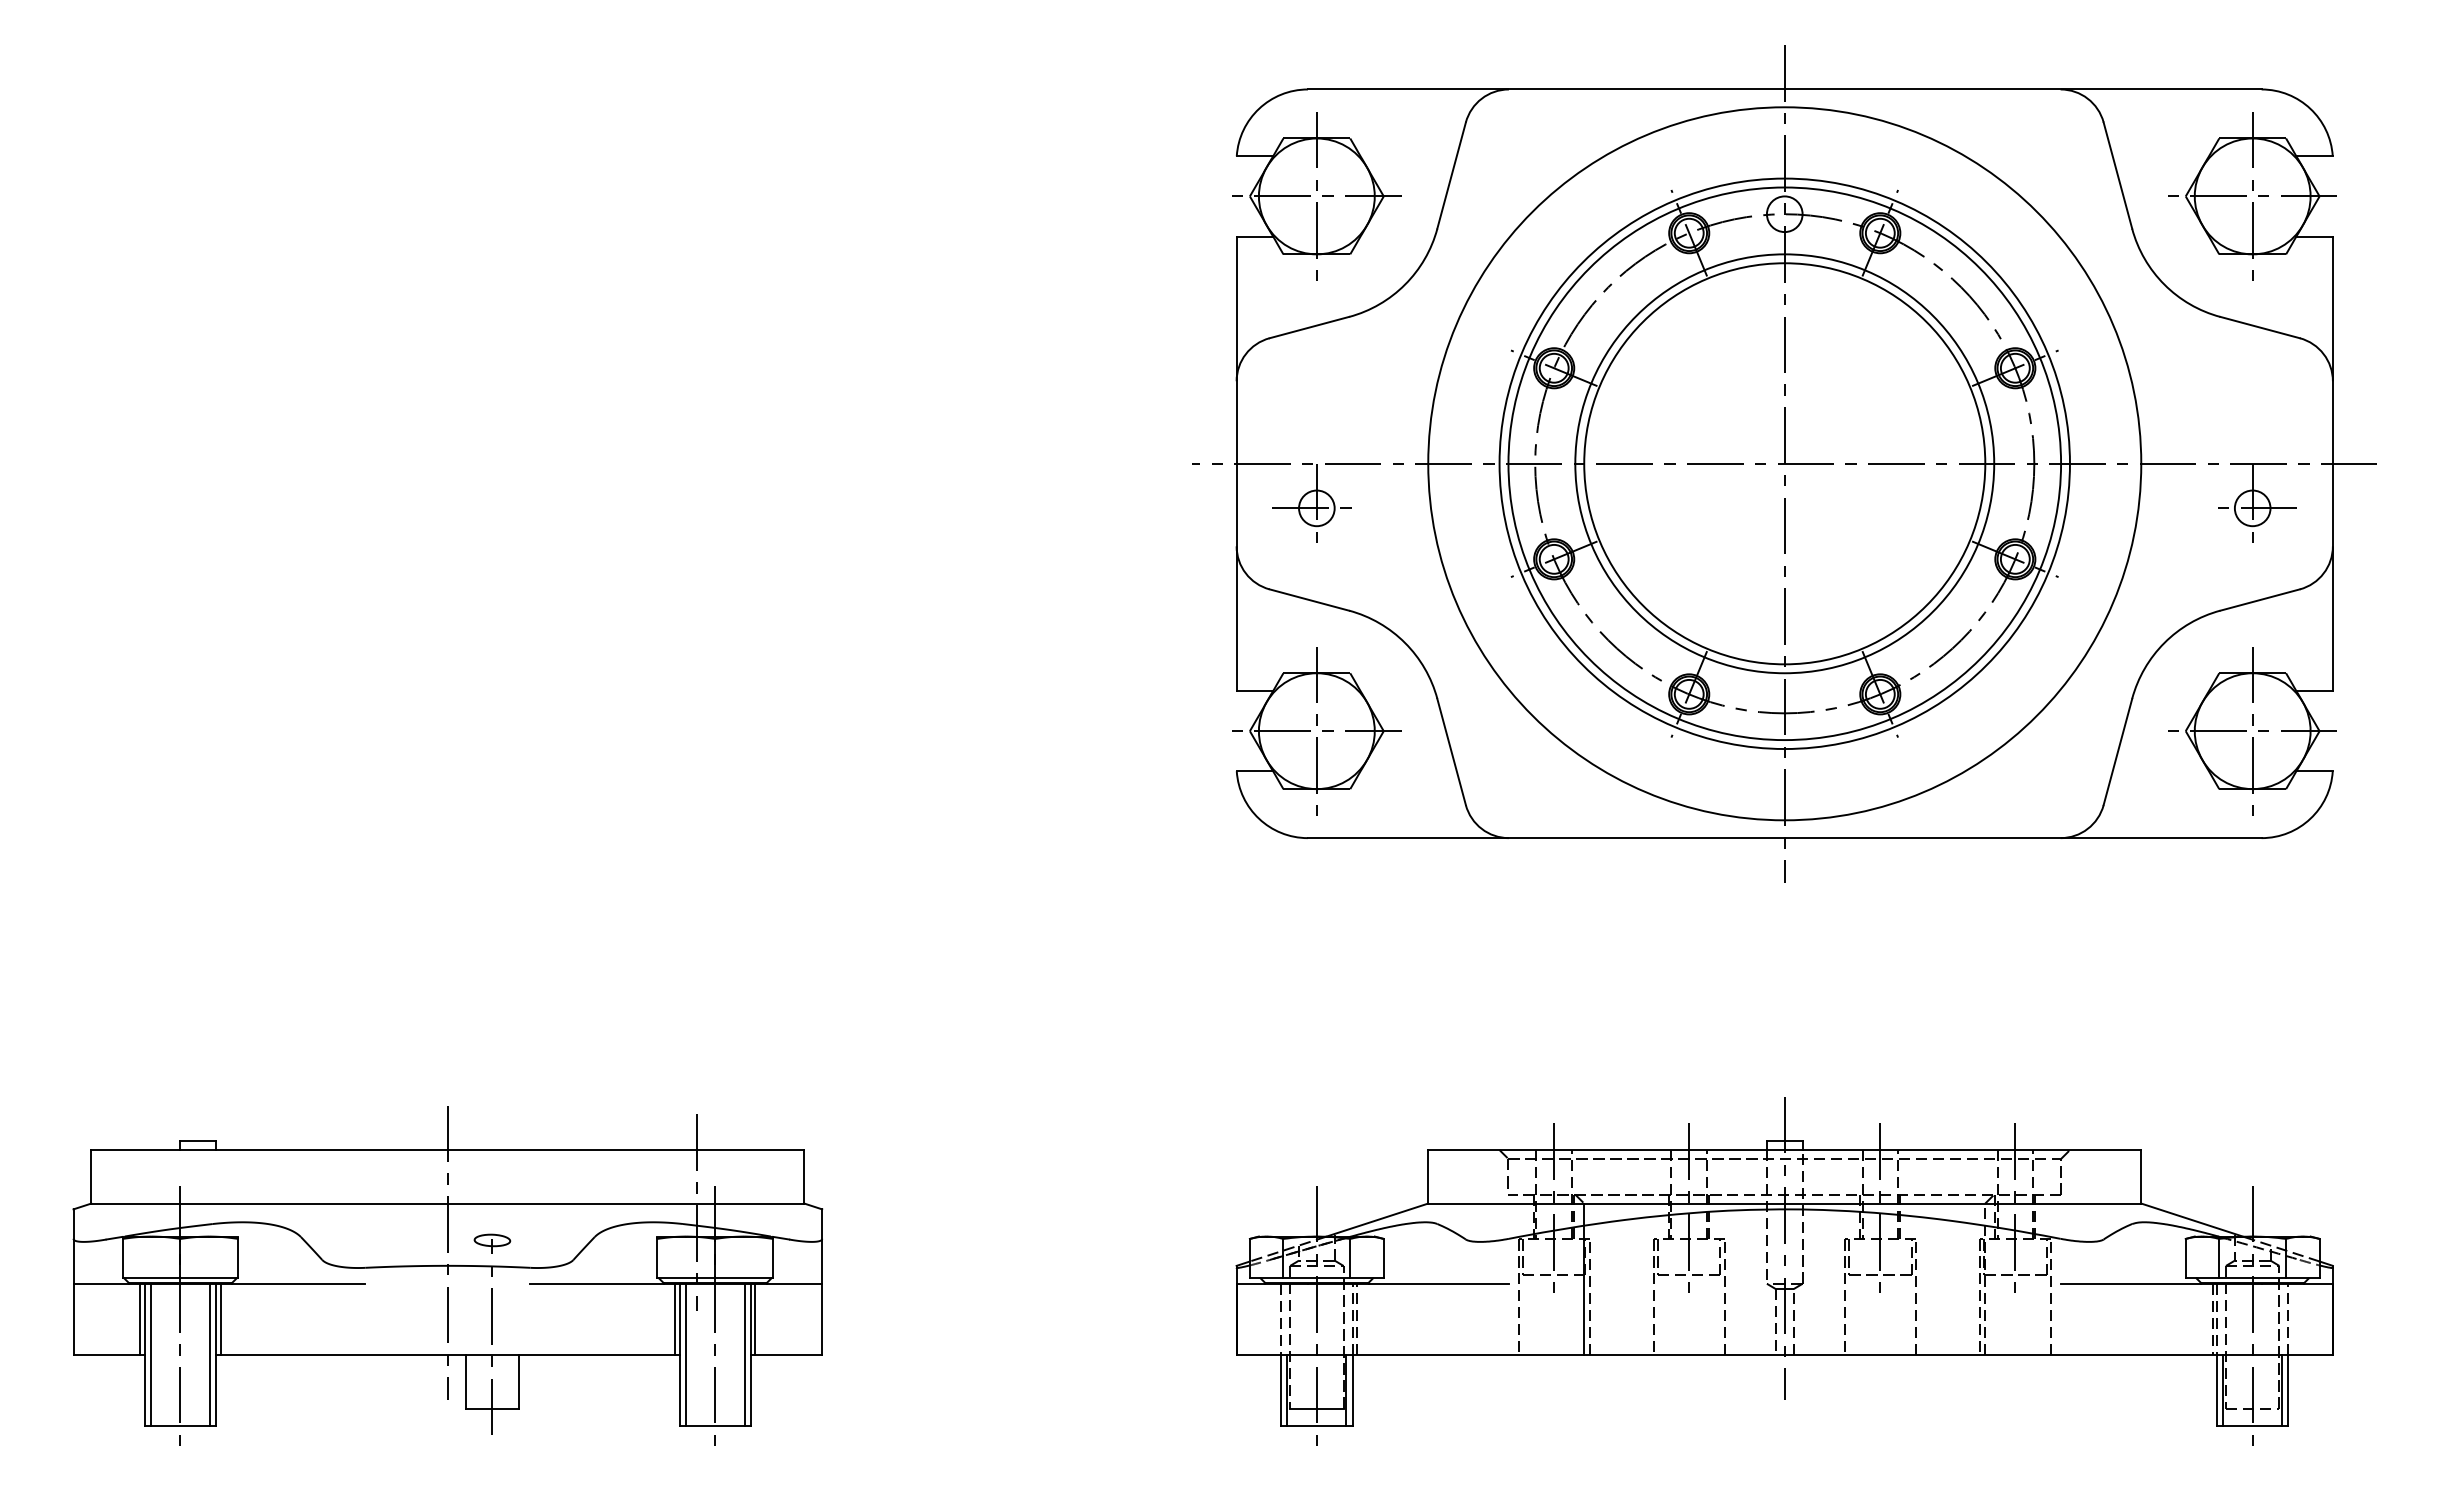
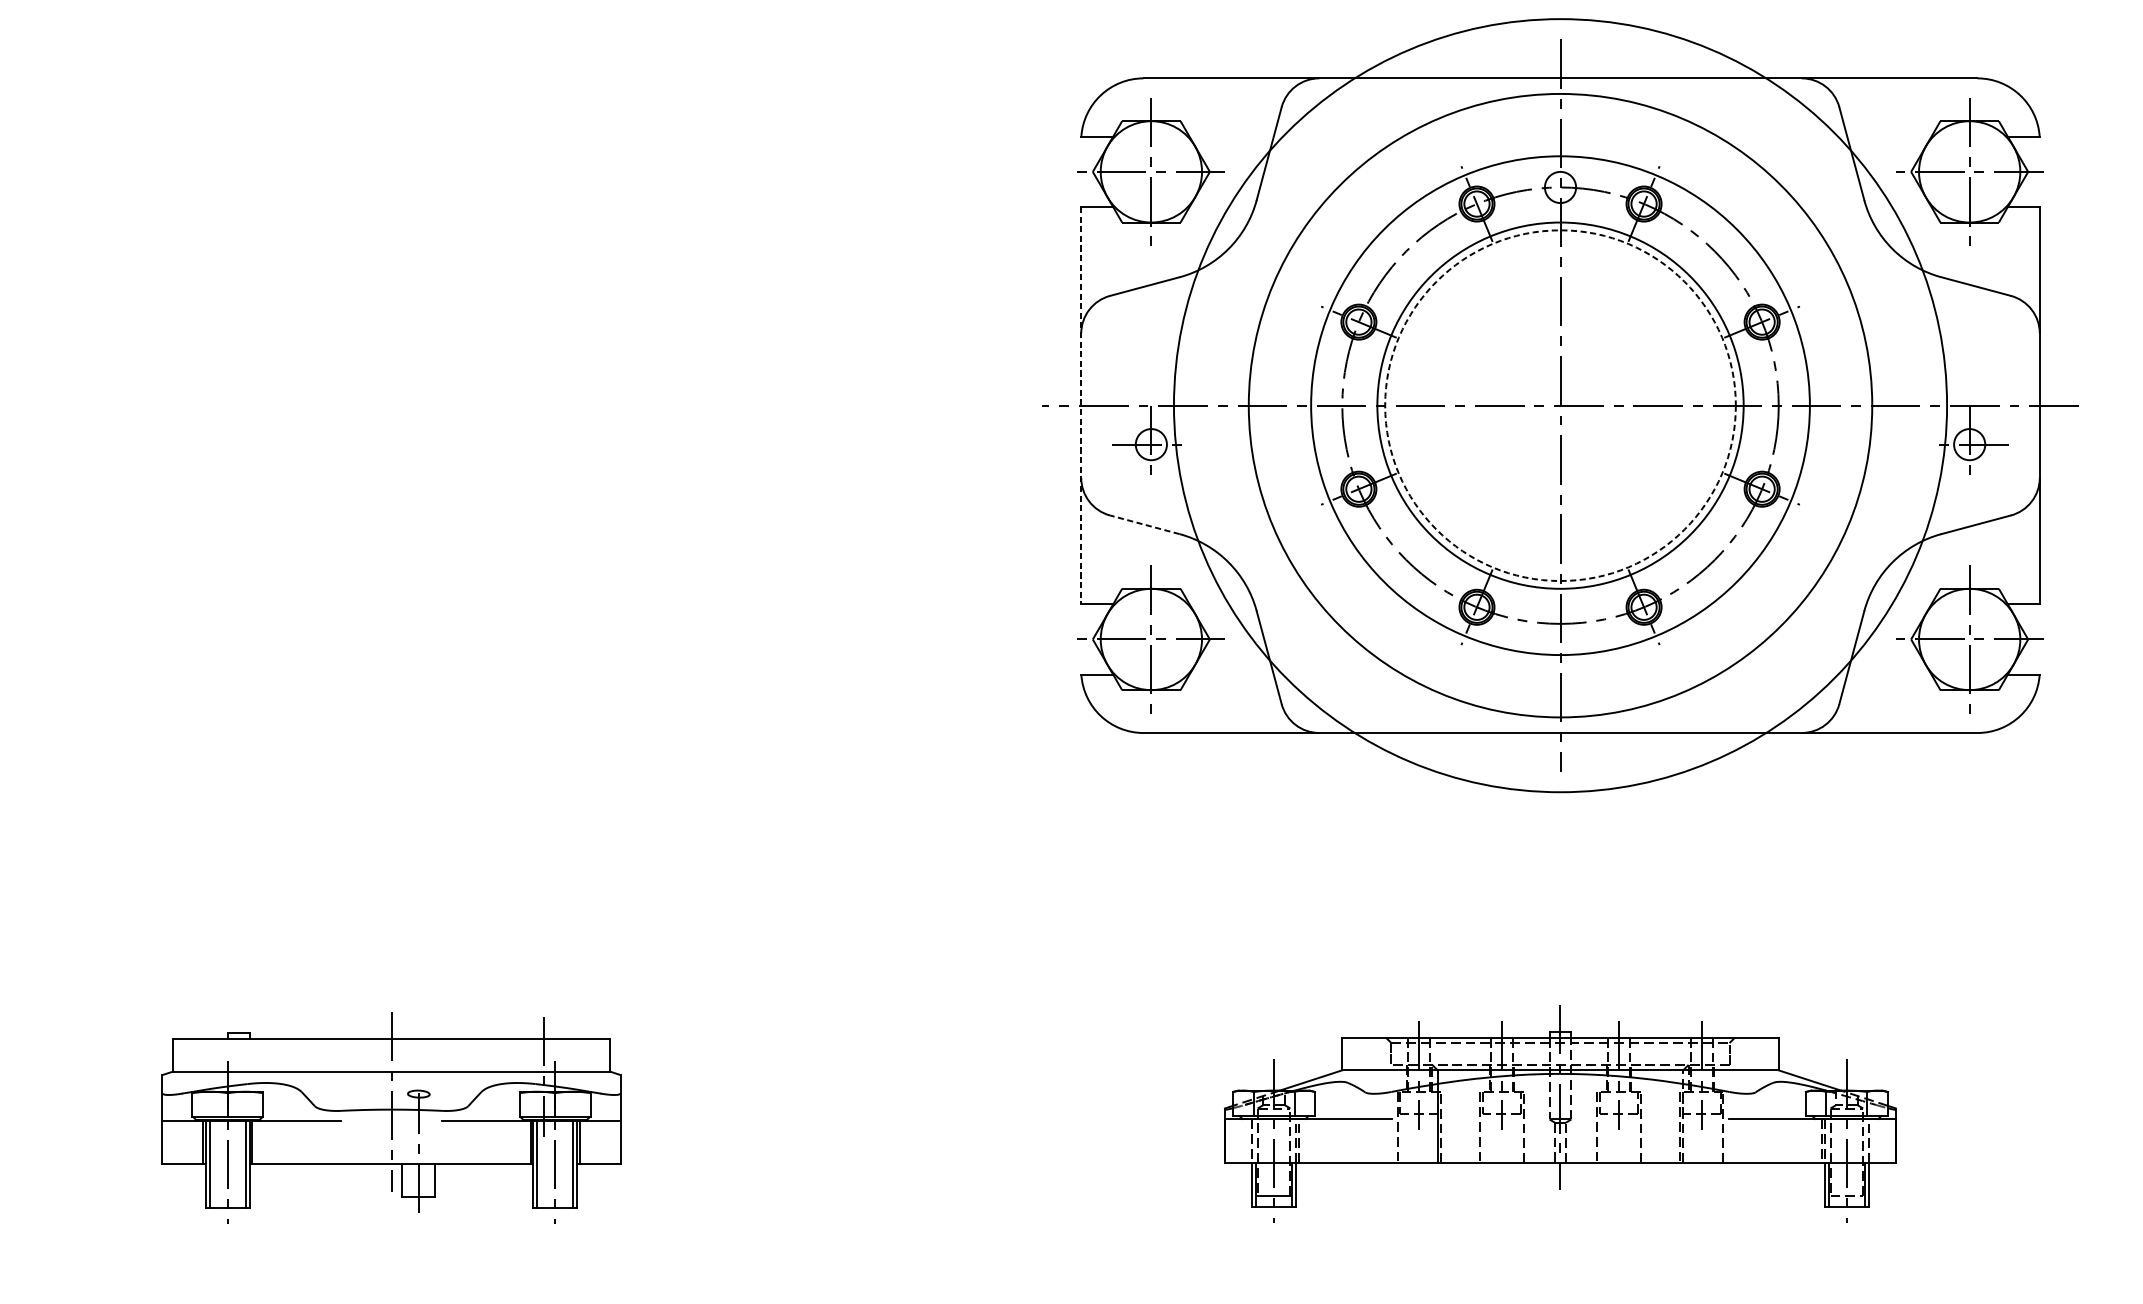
circle: (1784, 463) -> (1560, 405), size x1.6
circle: (1784, 463) -> (1560, 405), solid -> dashed
line: (1236, 464) -> (1081, 406), solid -> dashed
line: (1308, 599) -> (1144, 524), solid -> dashed
part: (1784, 1271) -> (1560, 1111), size x0.7
part: (447, 1275) -> (391, 1115), size x0.7

